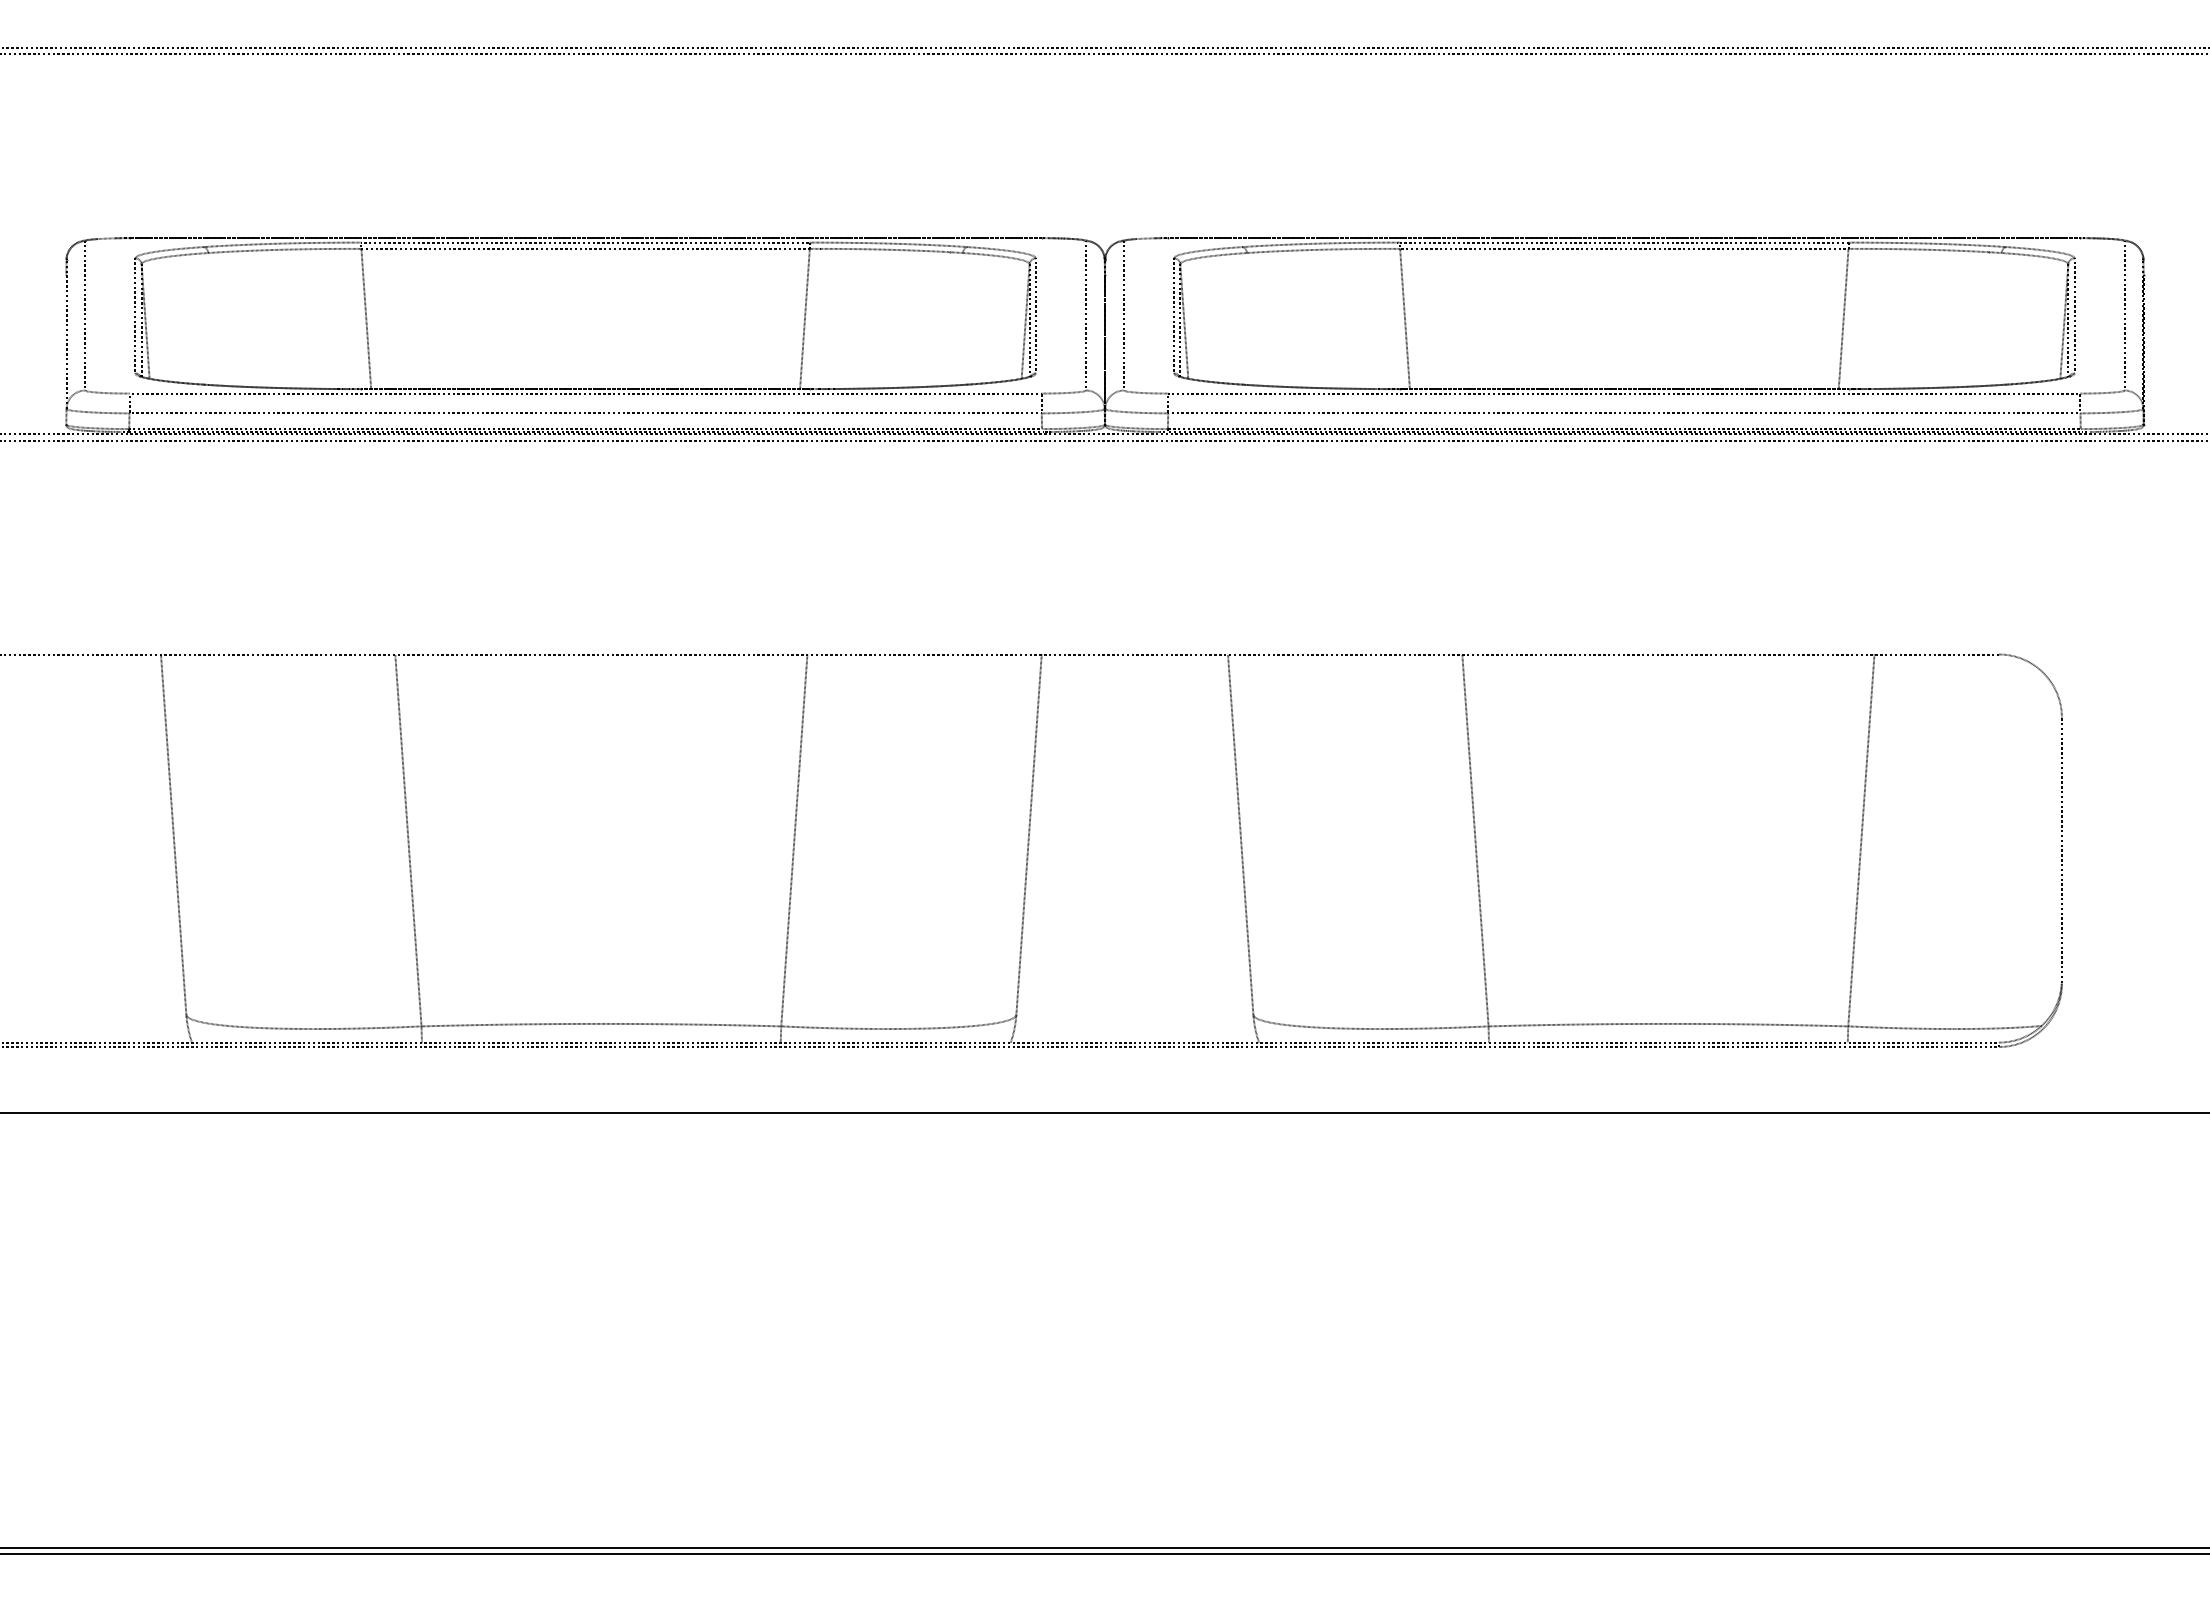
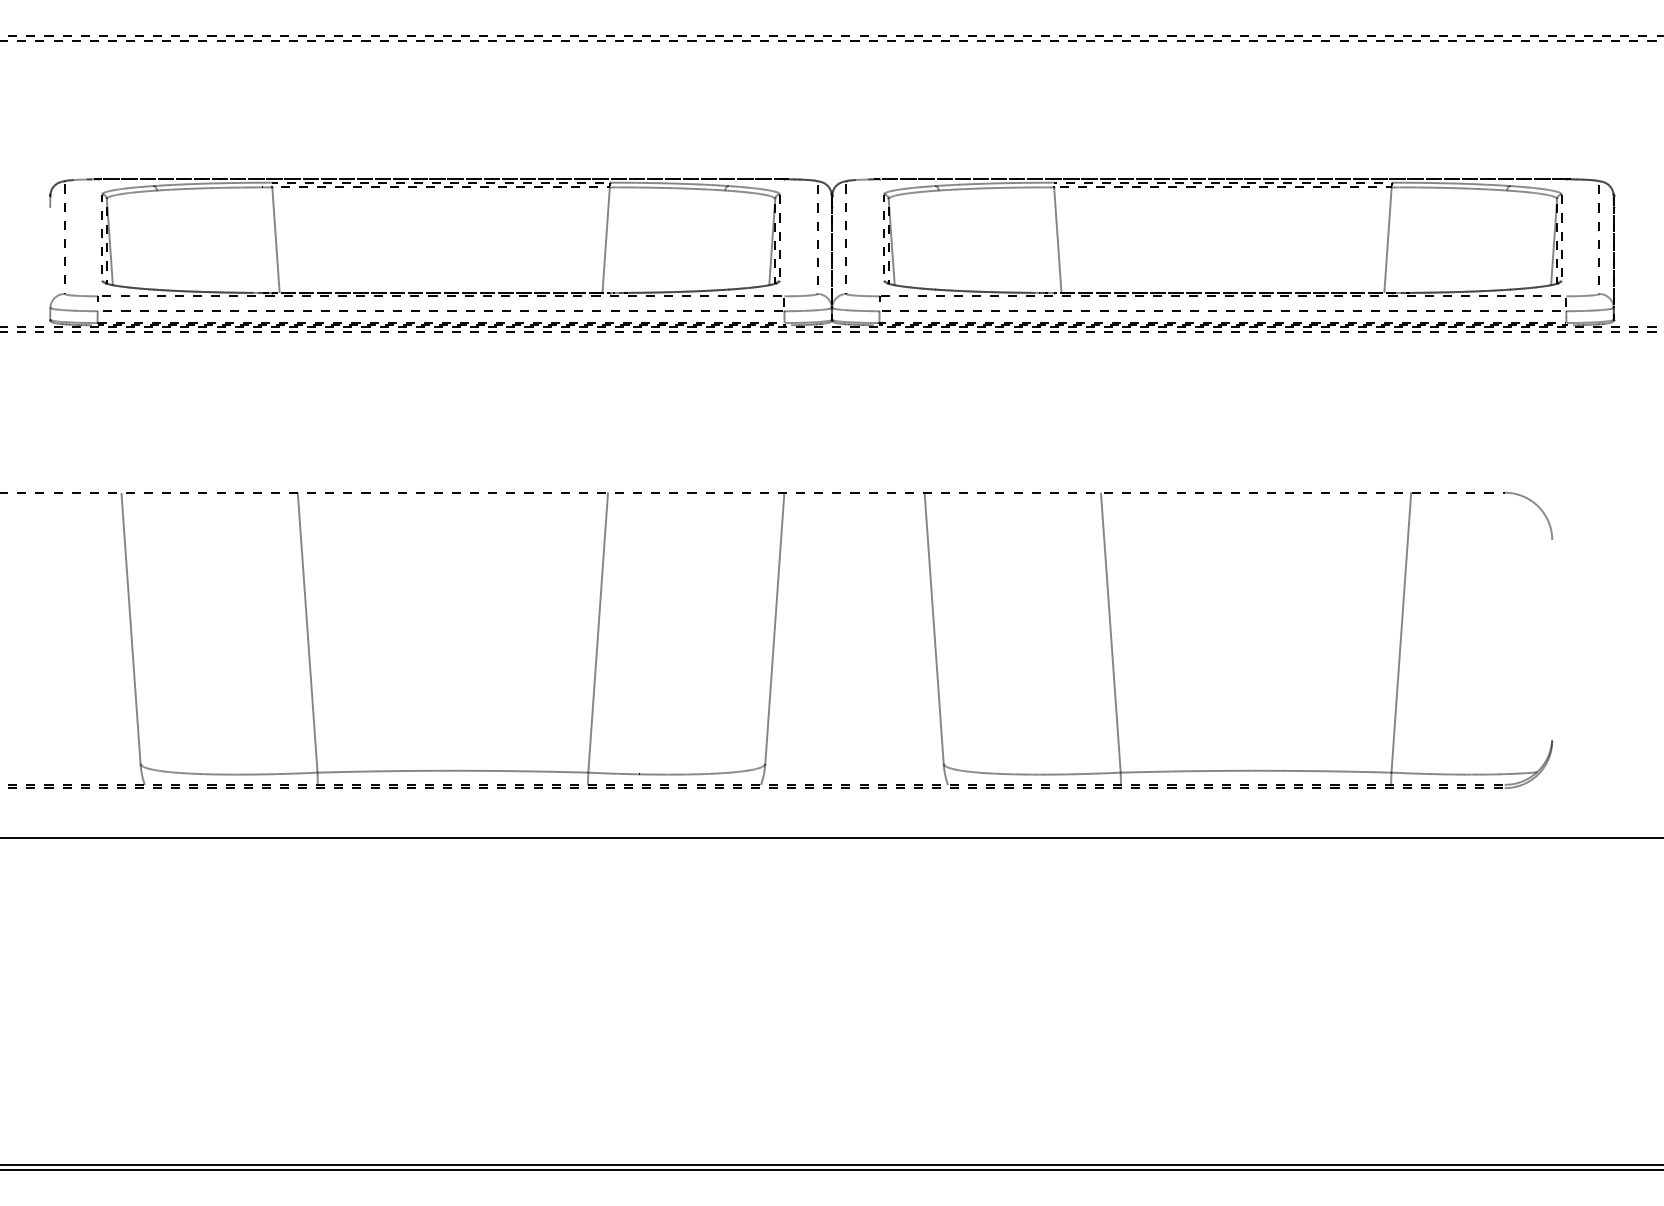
line: (66, 334) -> (50, 251), removed
line: (2061, 850) -> (1551, 640), removed

